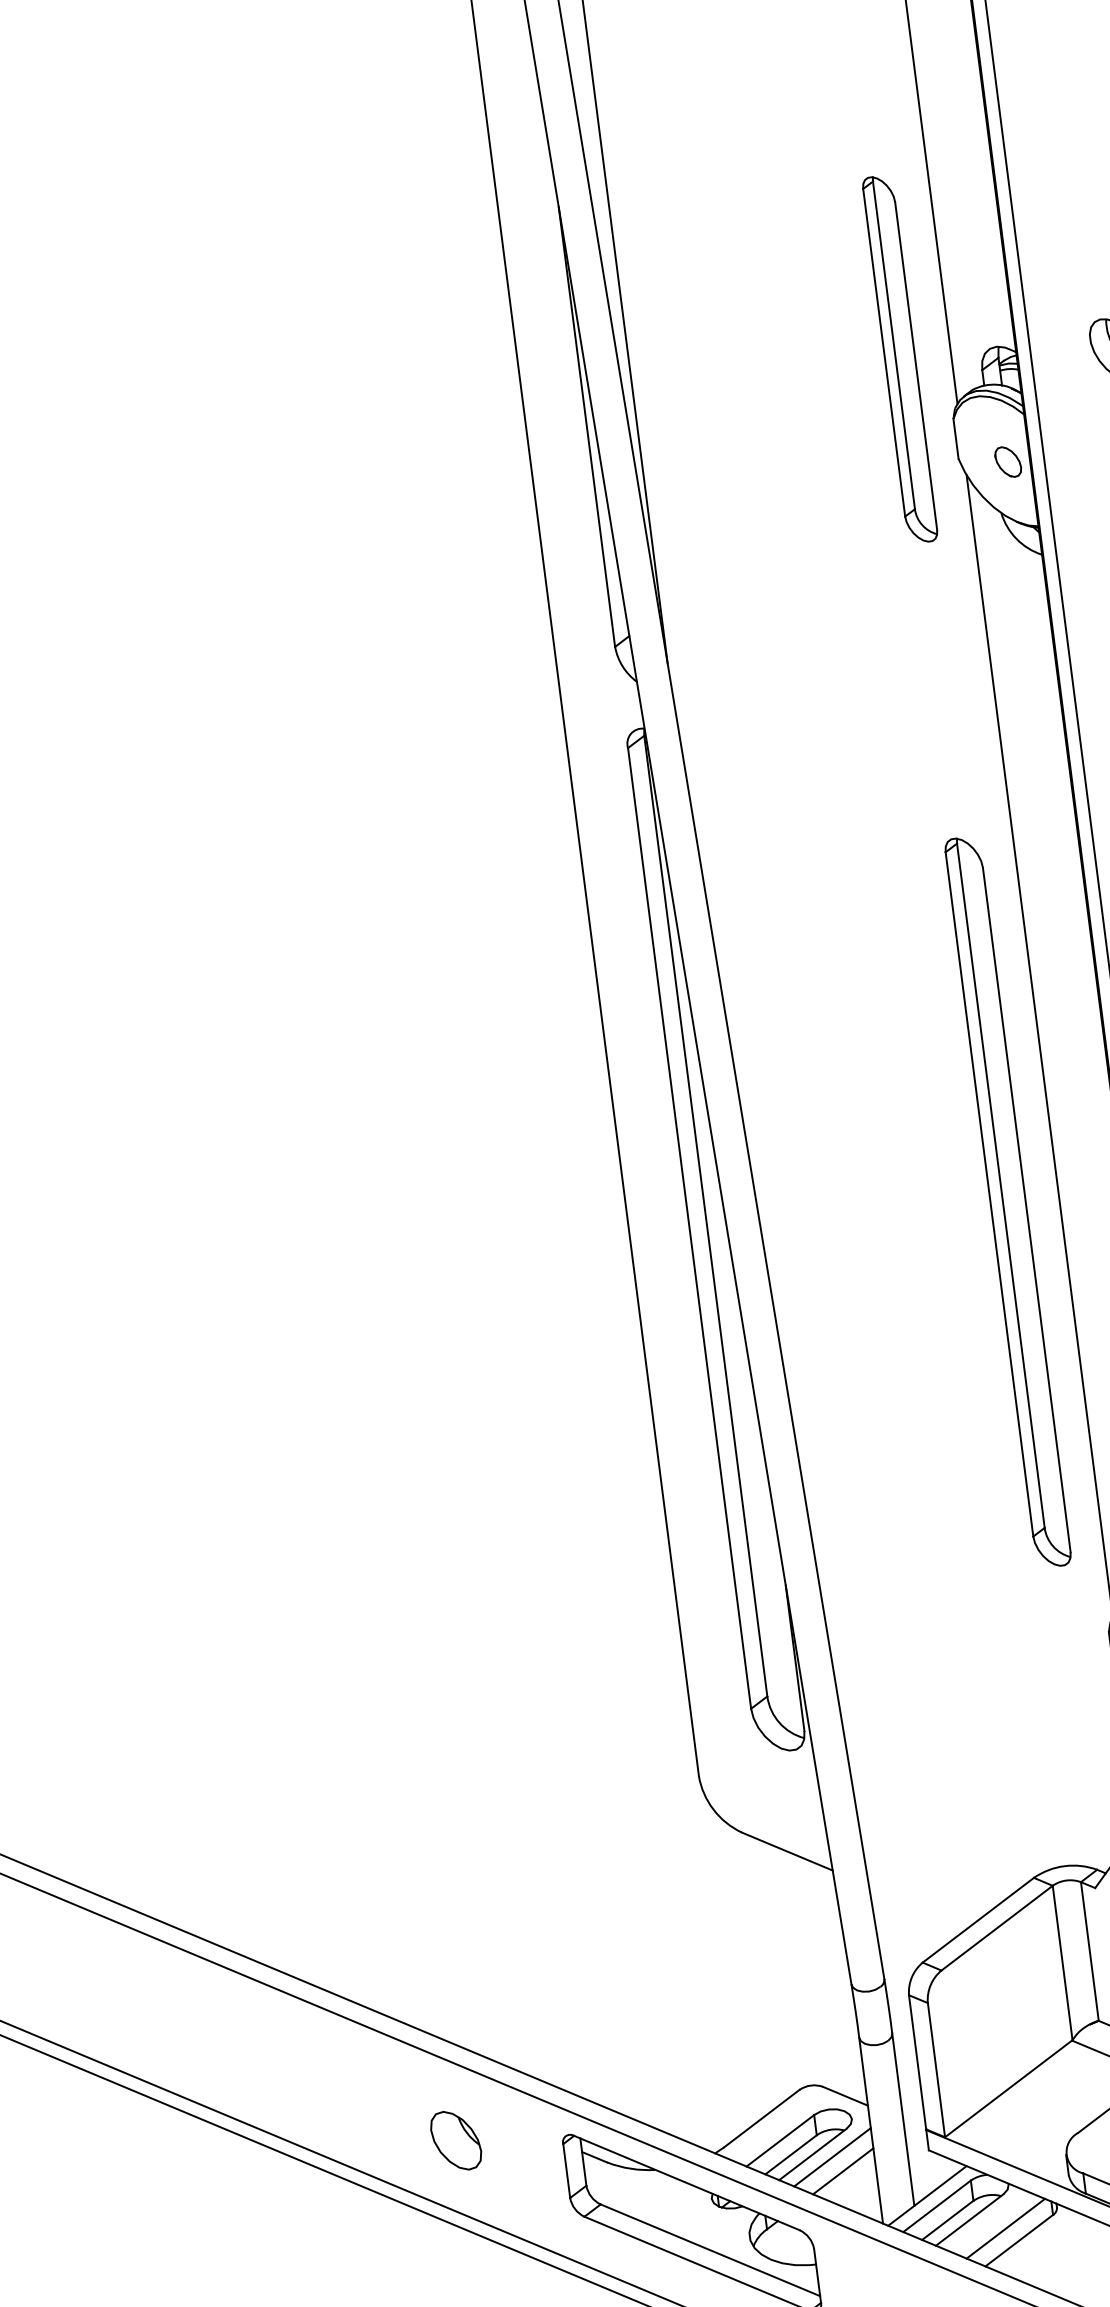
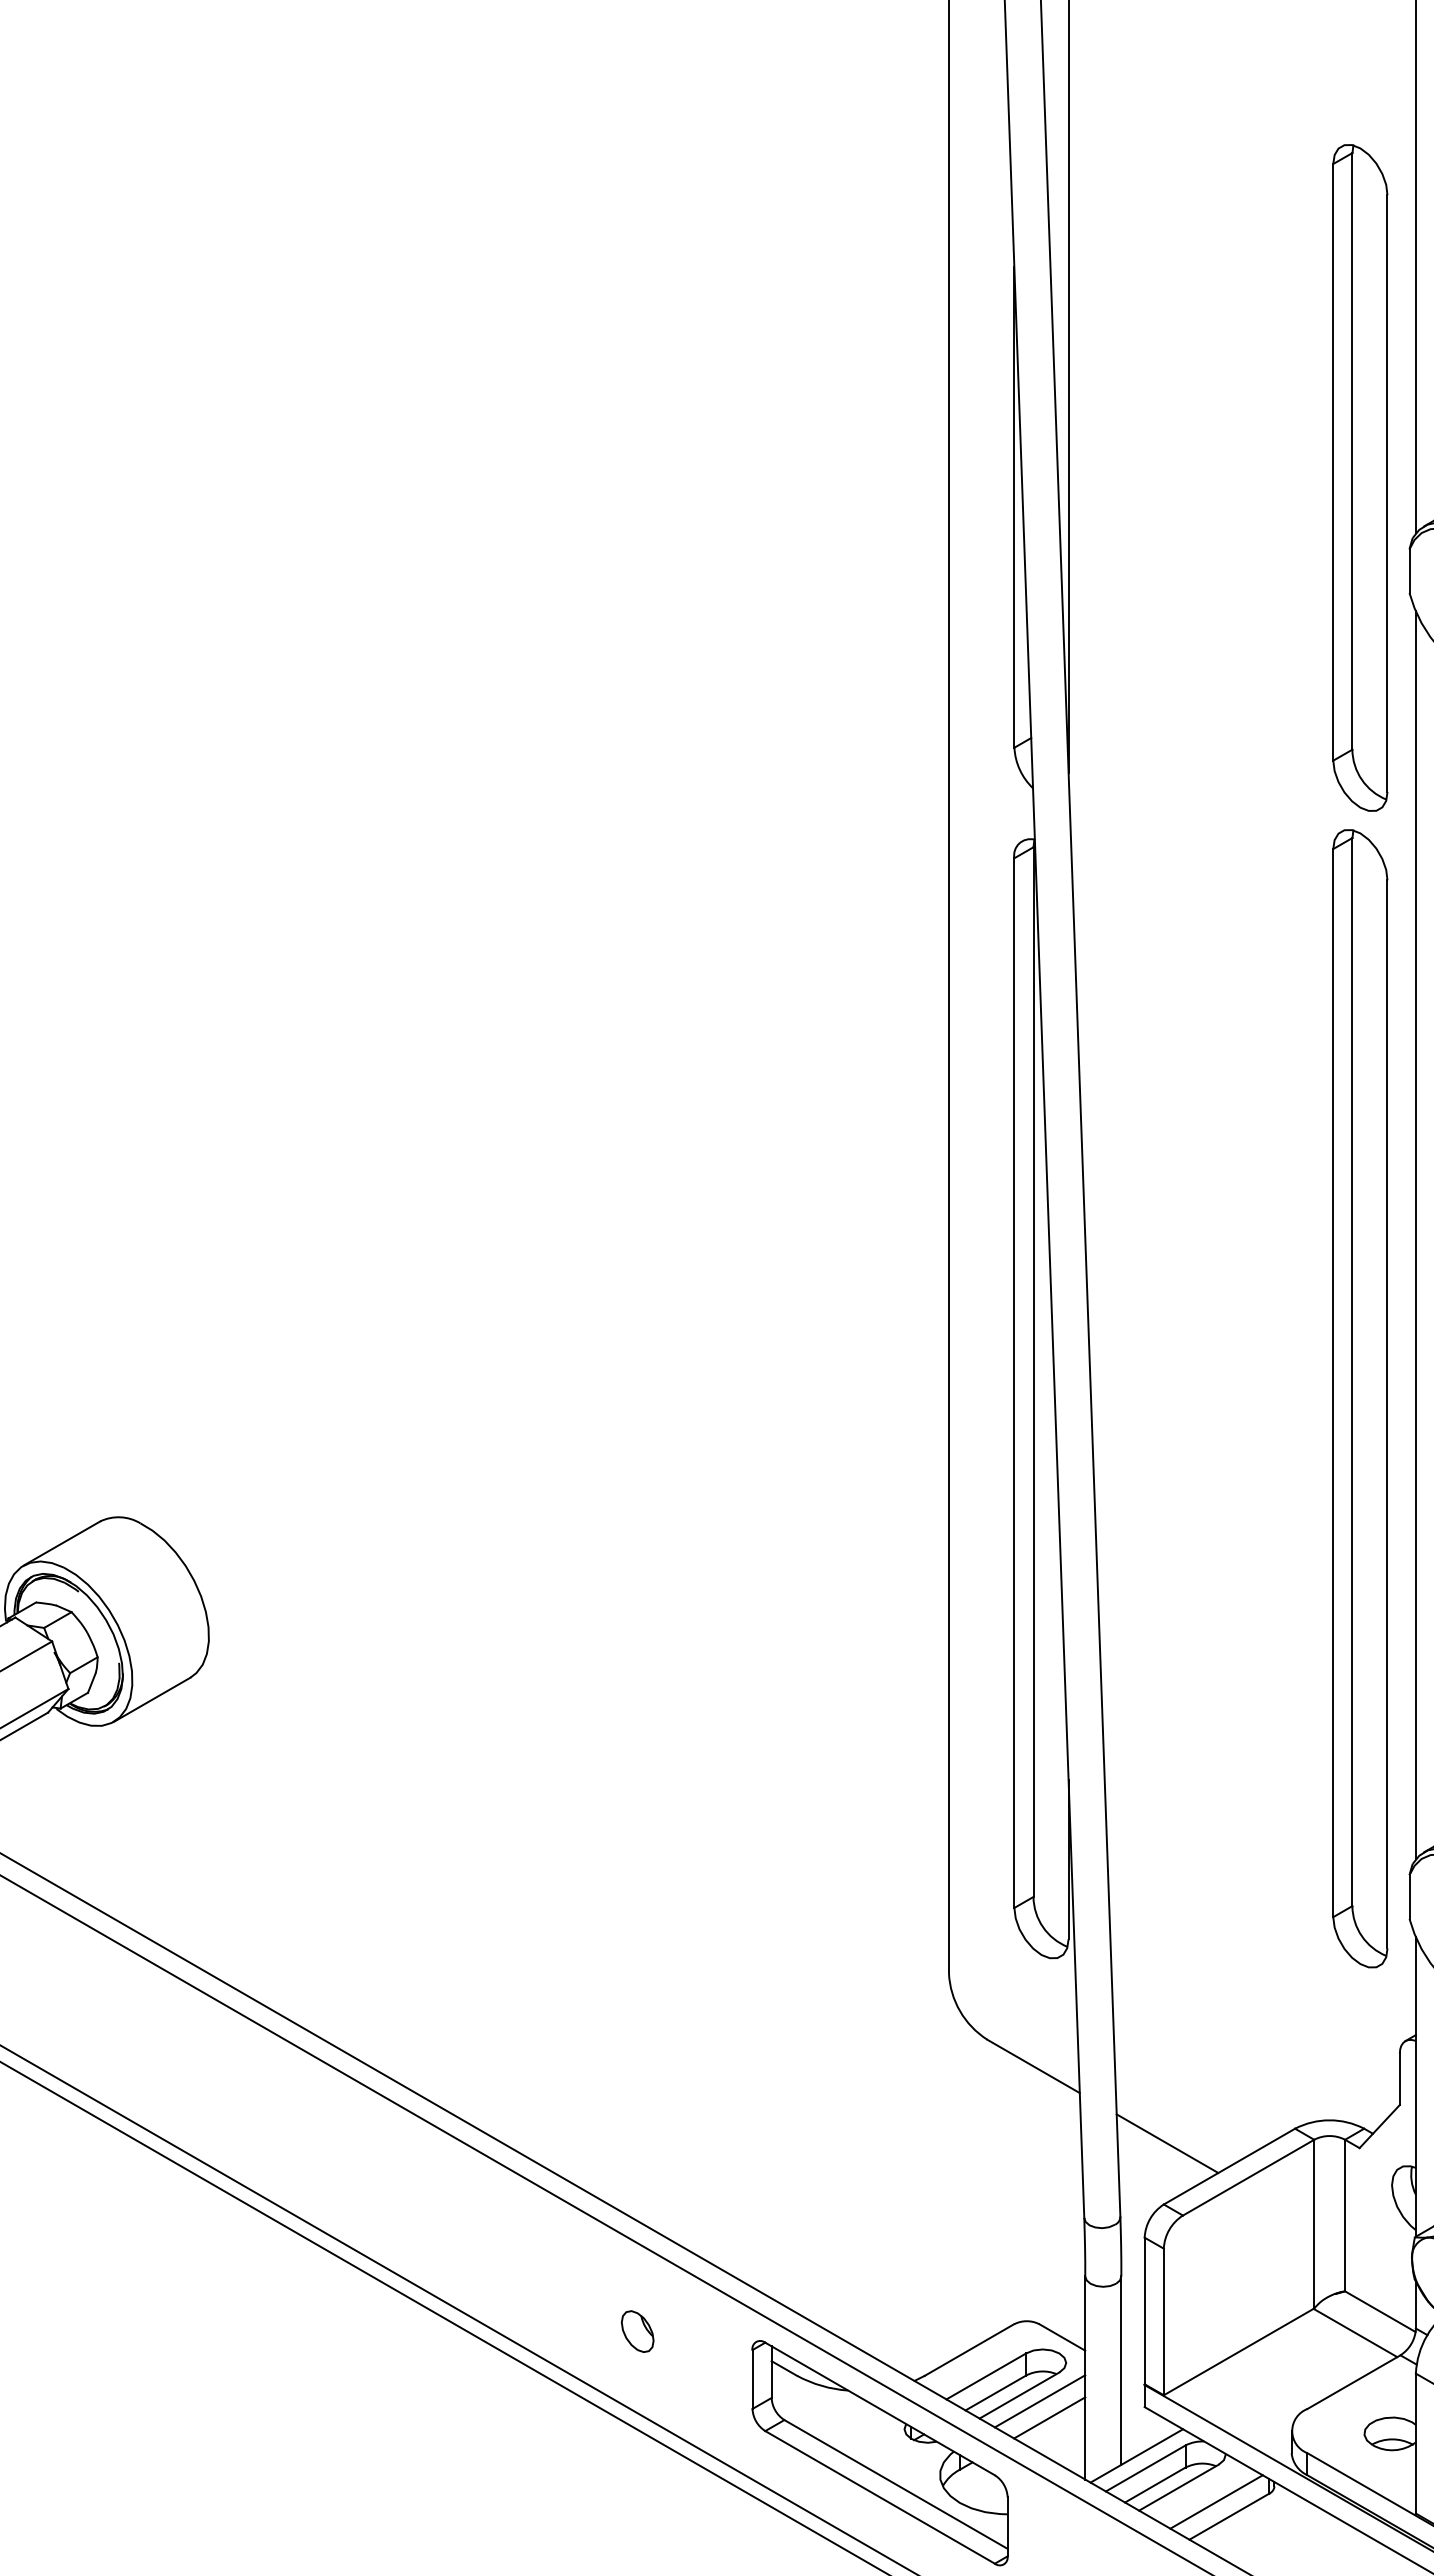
part: (900, 359) -> (1360, 477), size x1.67
part: (1008, 1201) -> (1360, 1398), size x1.43
line: (918, 1906) -> (1167, 2143), added
part: (455, 2140) -> (637, 2331), size x0.62

